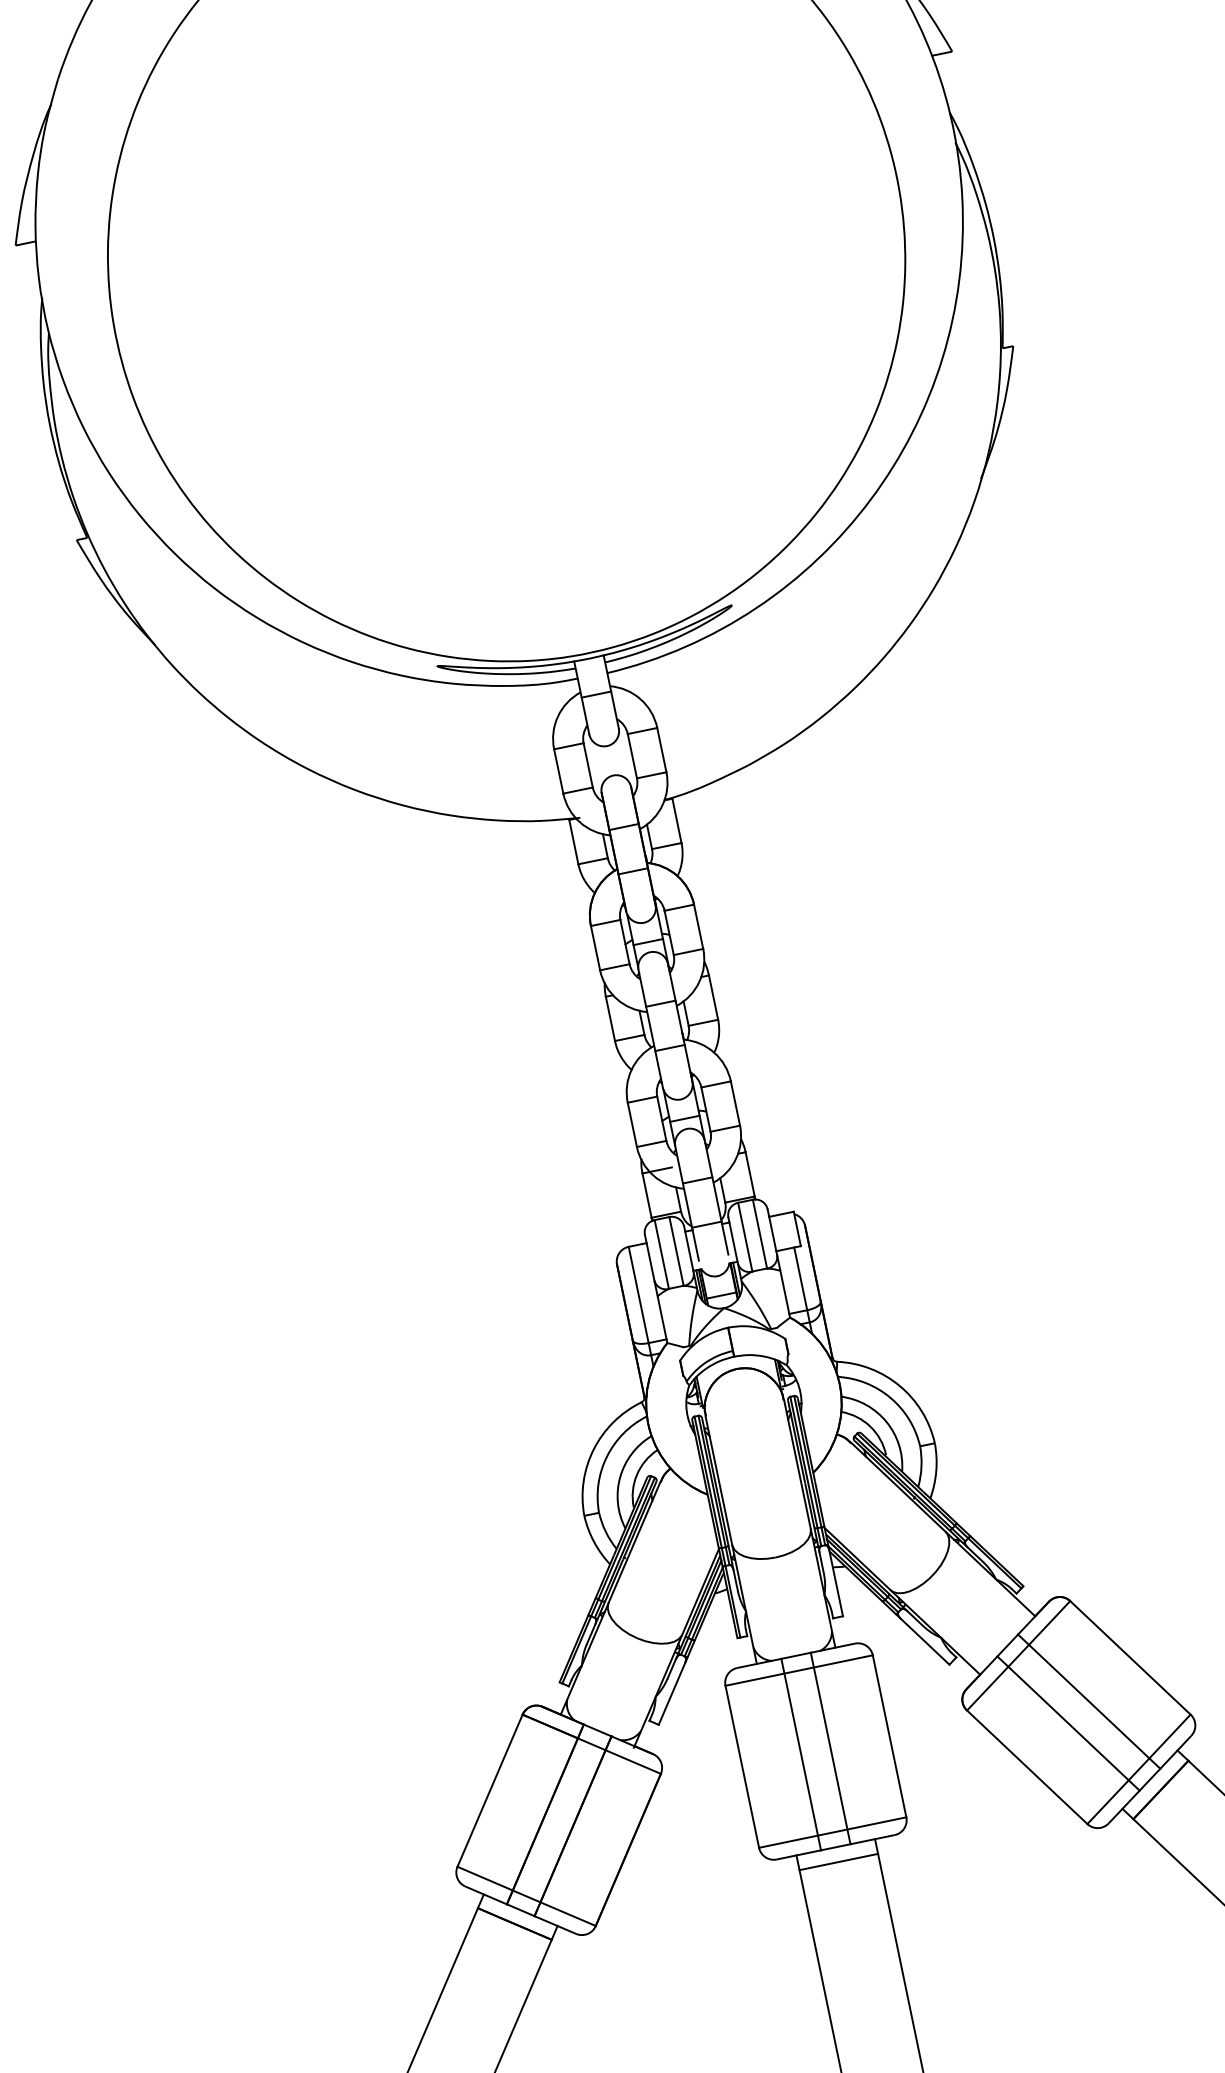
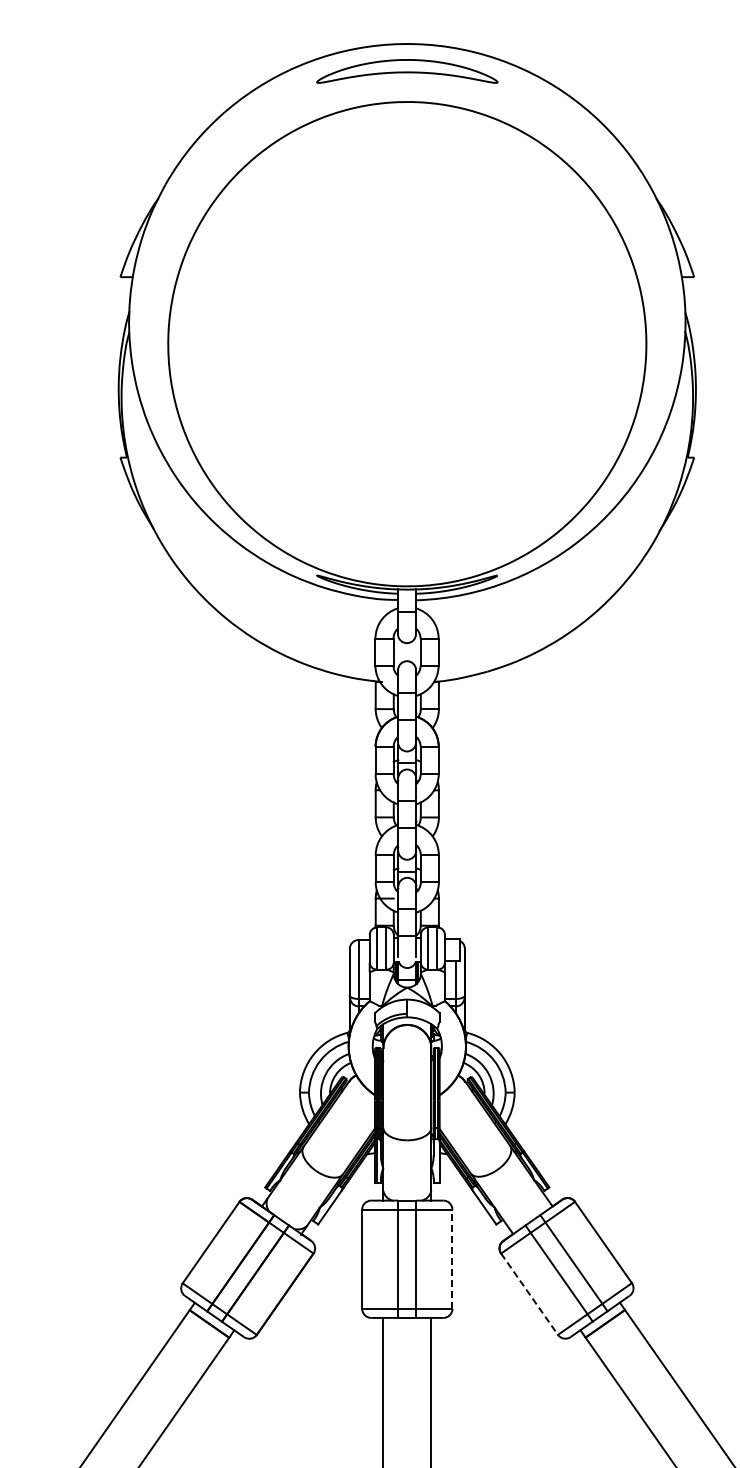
line: (889, 1736) -> (452, 1259), solid -> dashed
line: (1027, 1767) -> (529, 1294), solid -> dashed
line: (838, 1861) -> (407, 1326), removed

